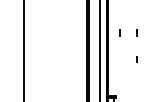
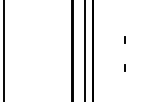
line: (119, 32) -> (106, 39), removed

